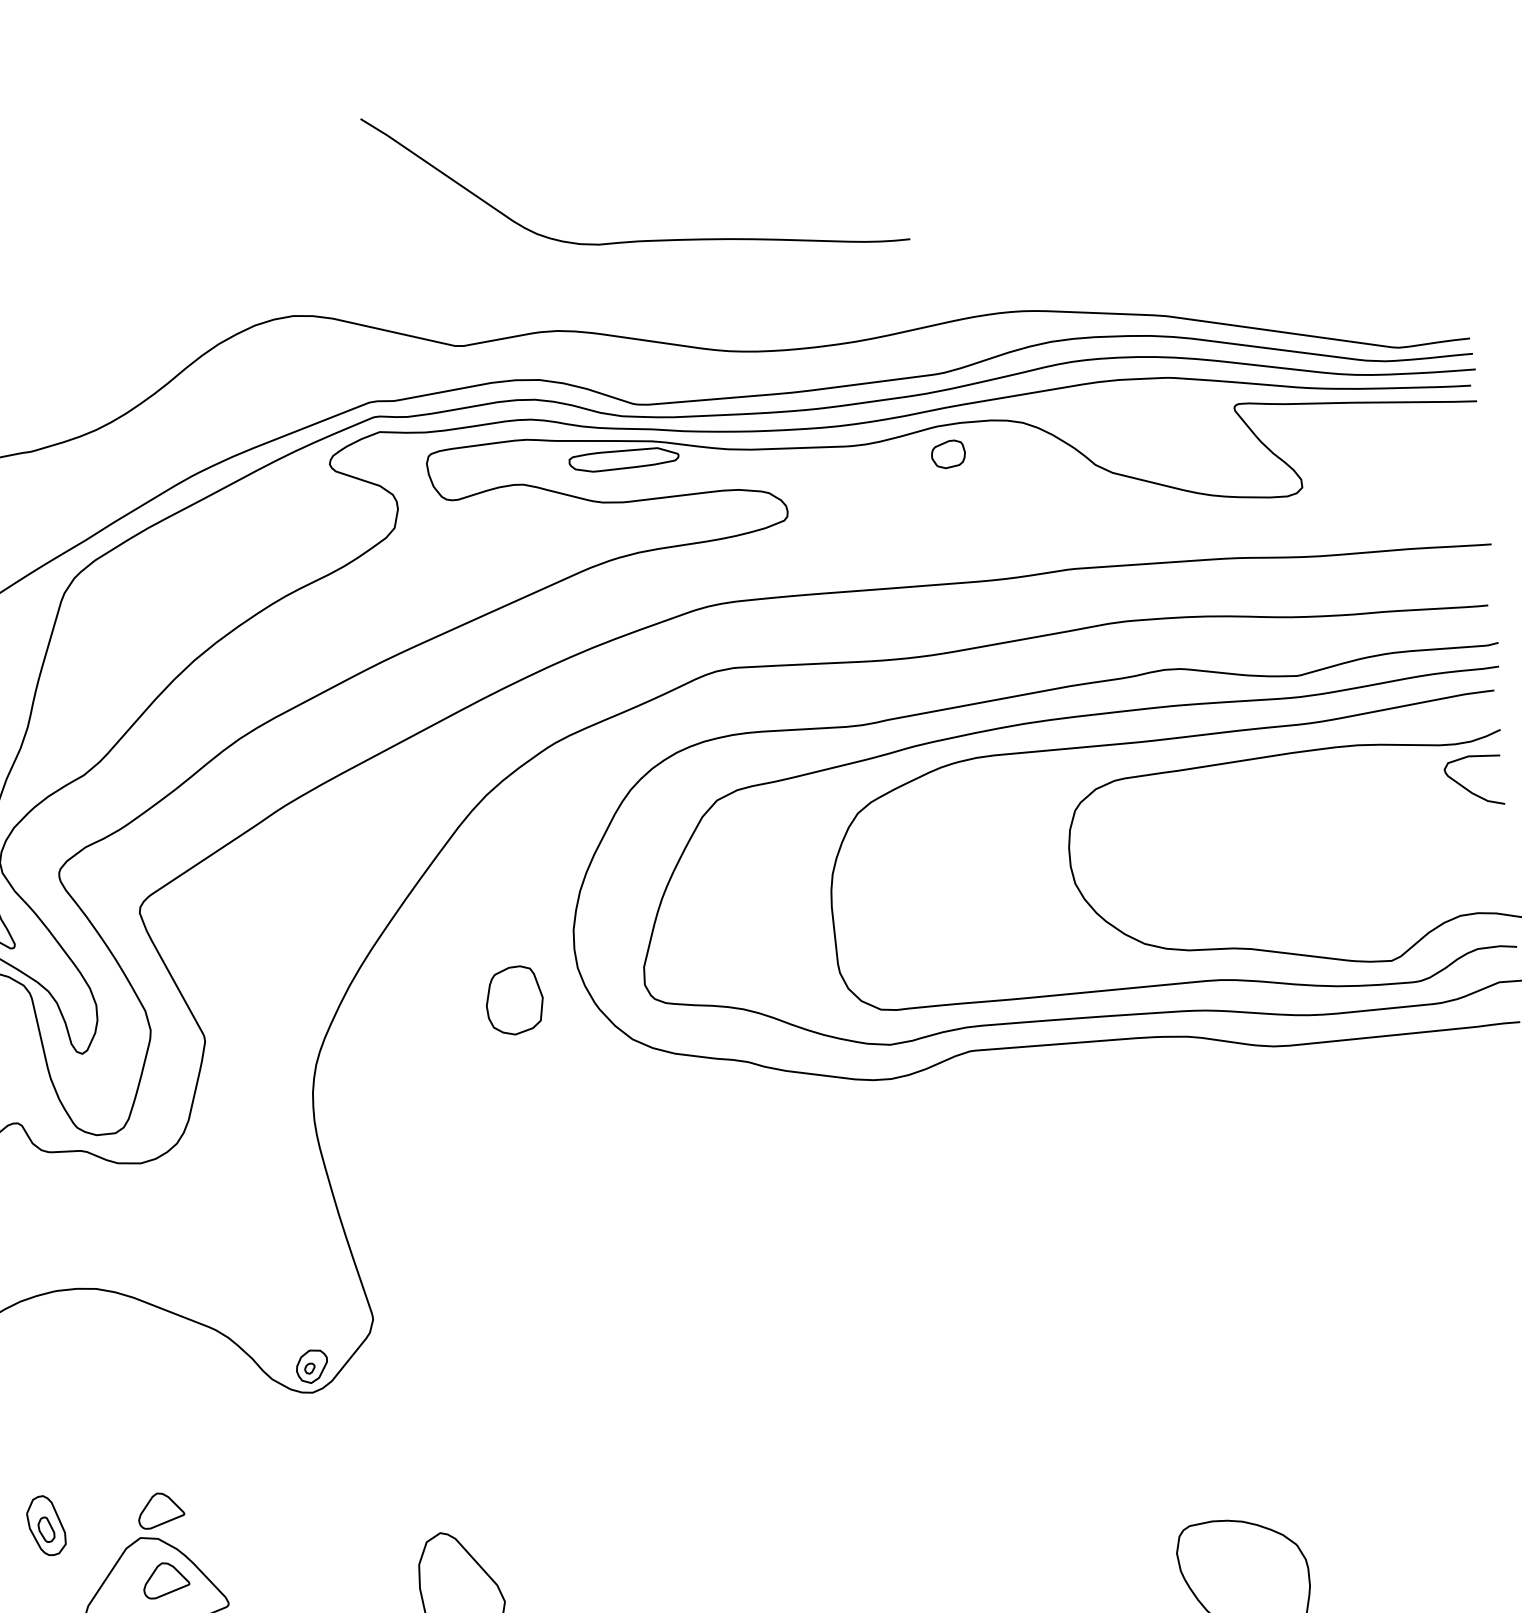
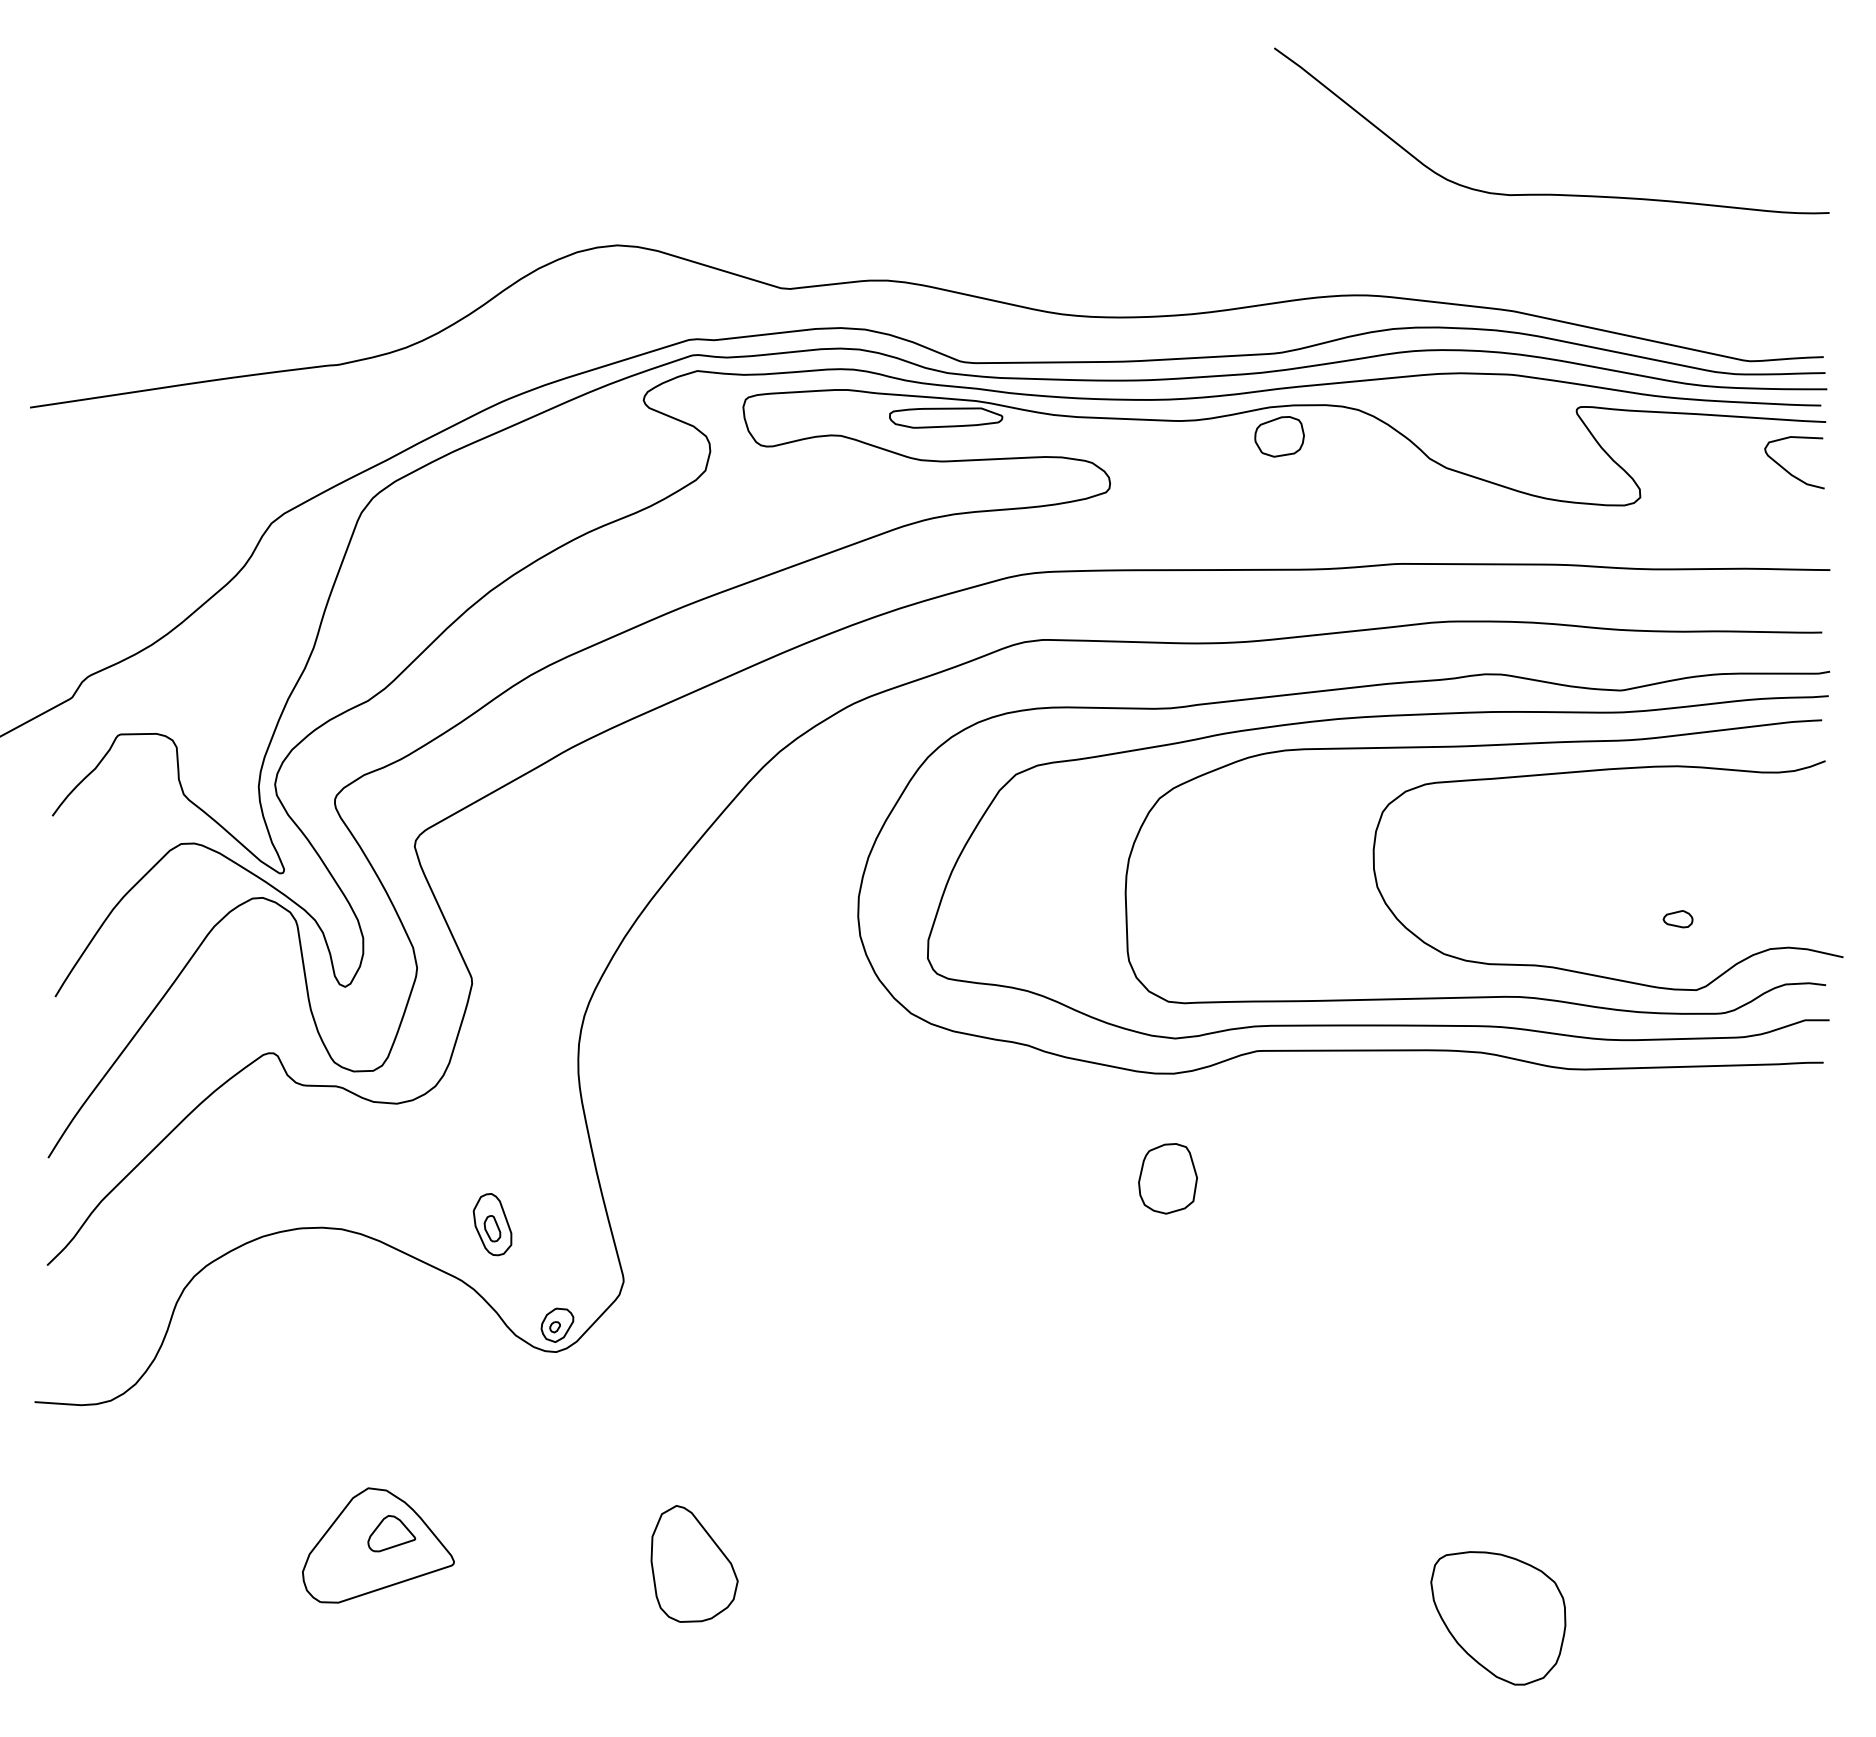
curve: (639, 240) -> (1551, 193), moved
part: (948, 454) -> (1279, 436), size x1.43
curve: (1466, 788) -> (1786, 469), moved
part: (1368, 893) -> (1677, 919), added
part: (514, 1000) -> (1167, 1178), moved
part: (160, 1510) -> (391, 1461), removed
part: (46, 1525) -> (492, 1224), moved

